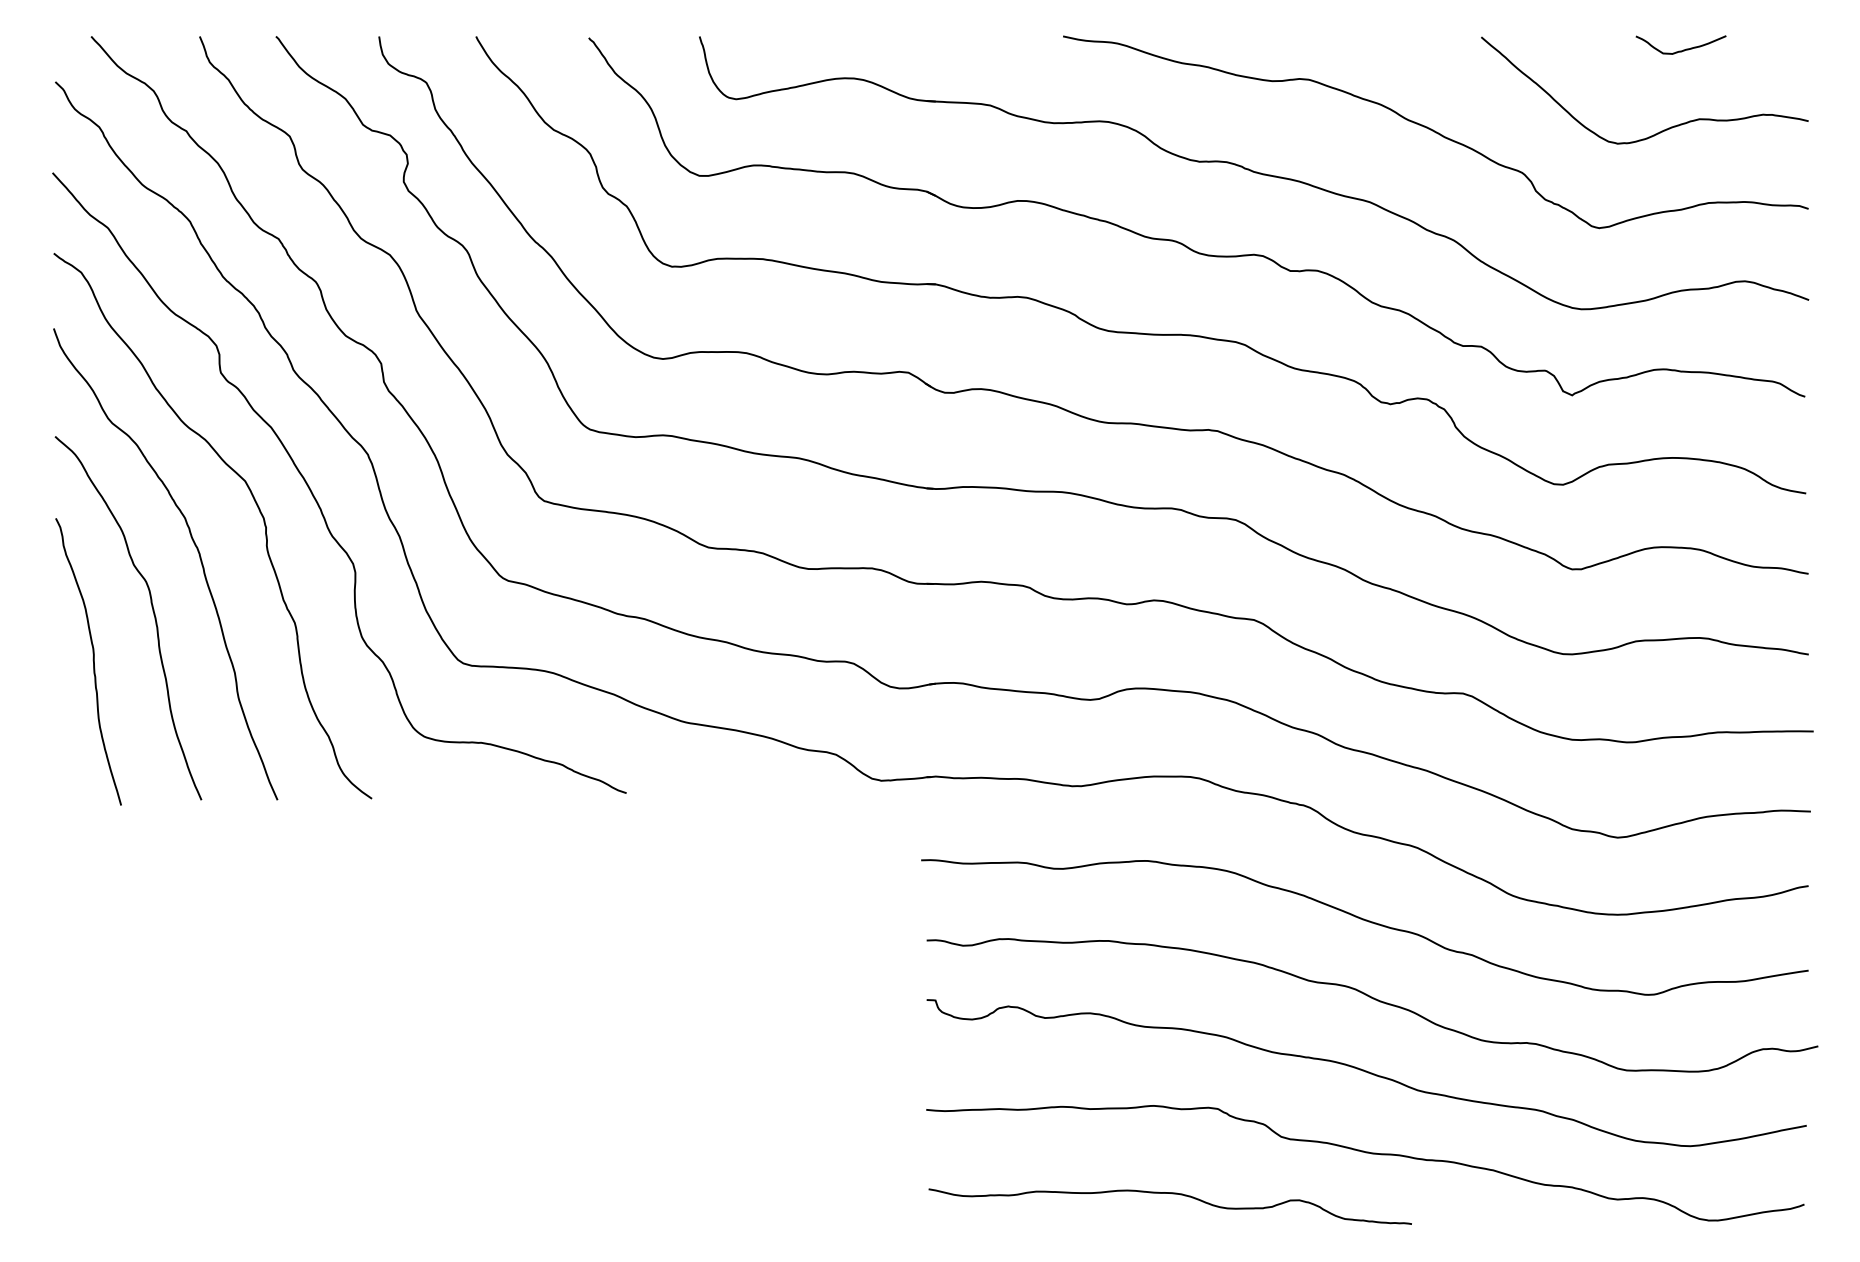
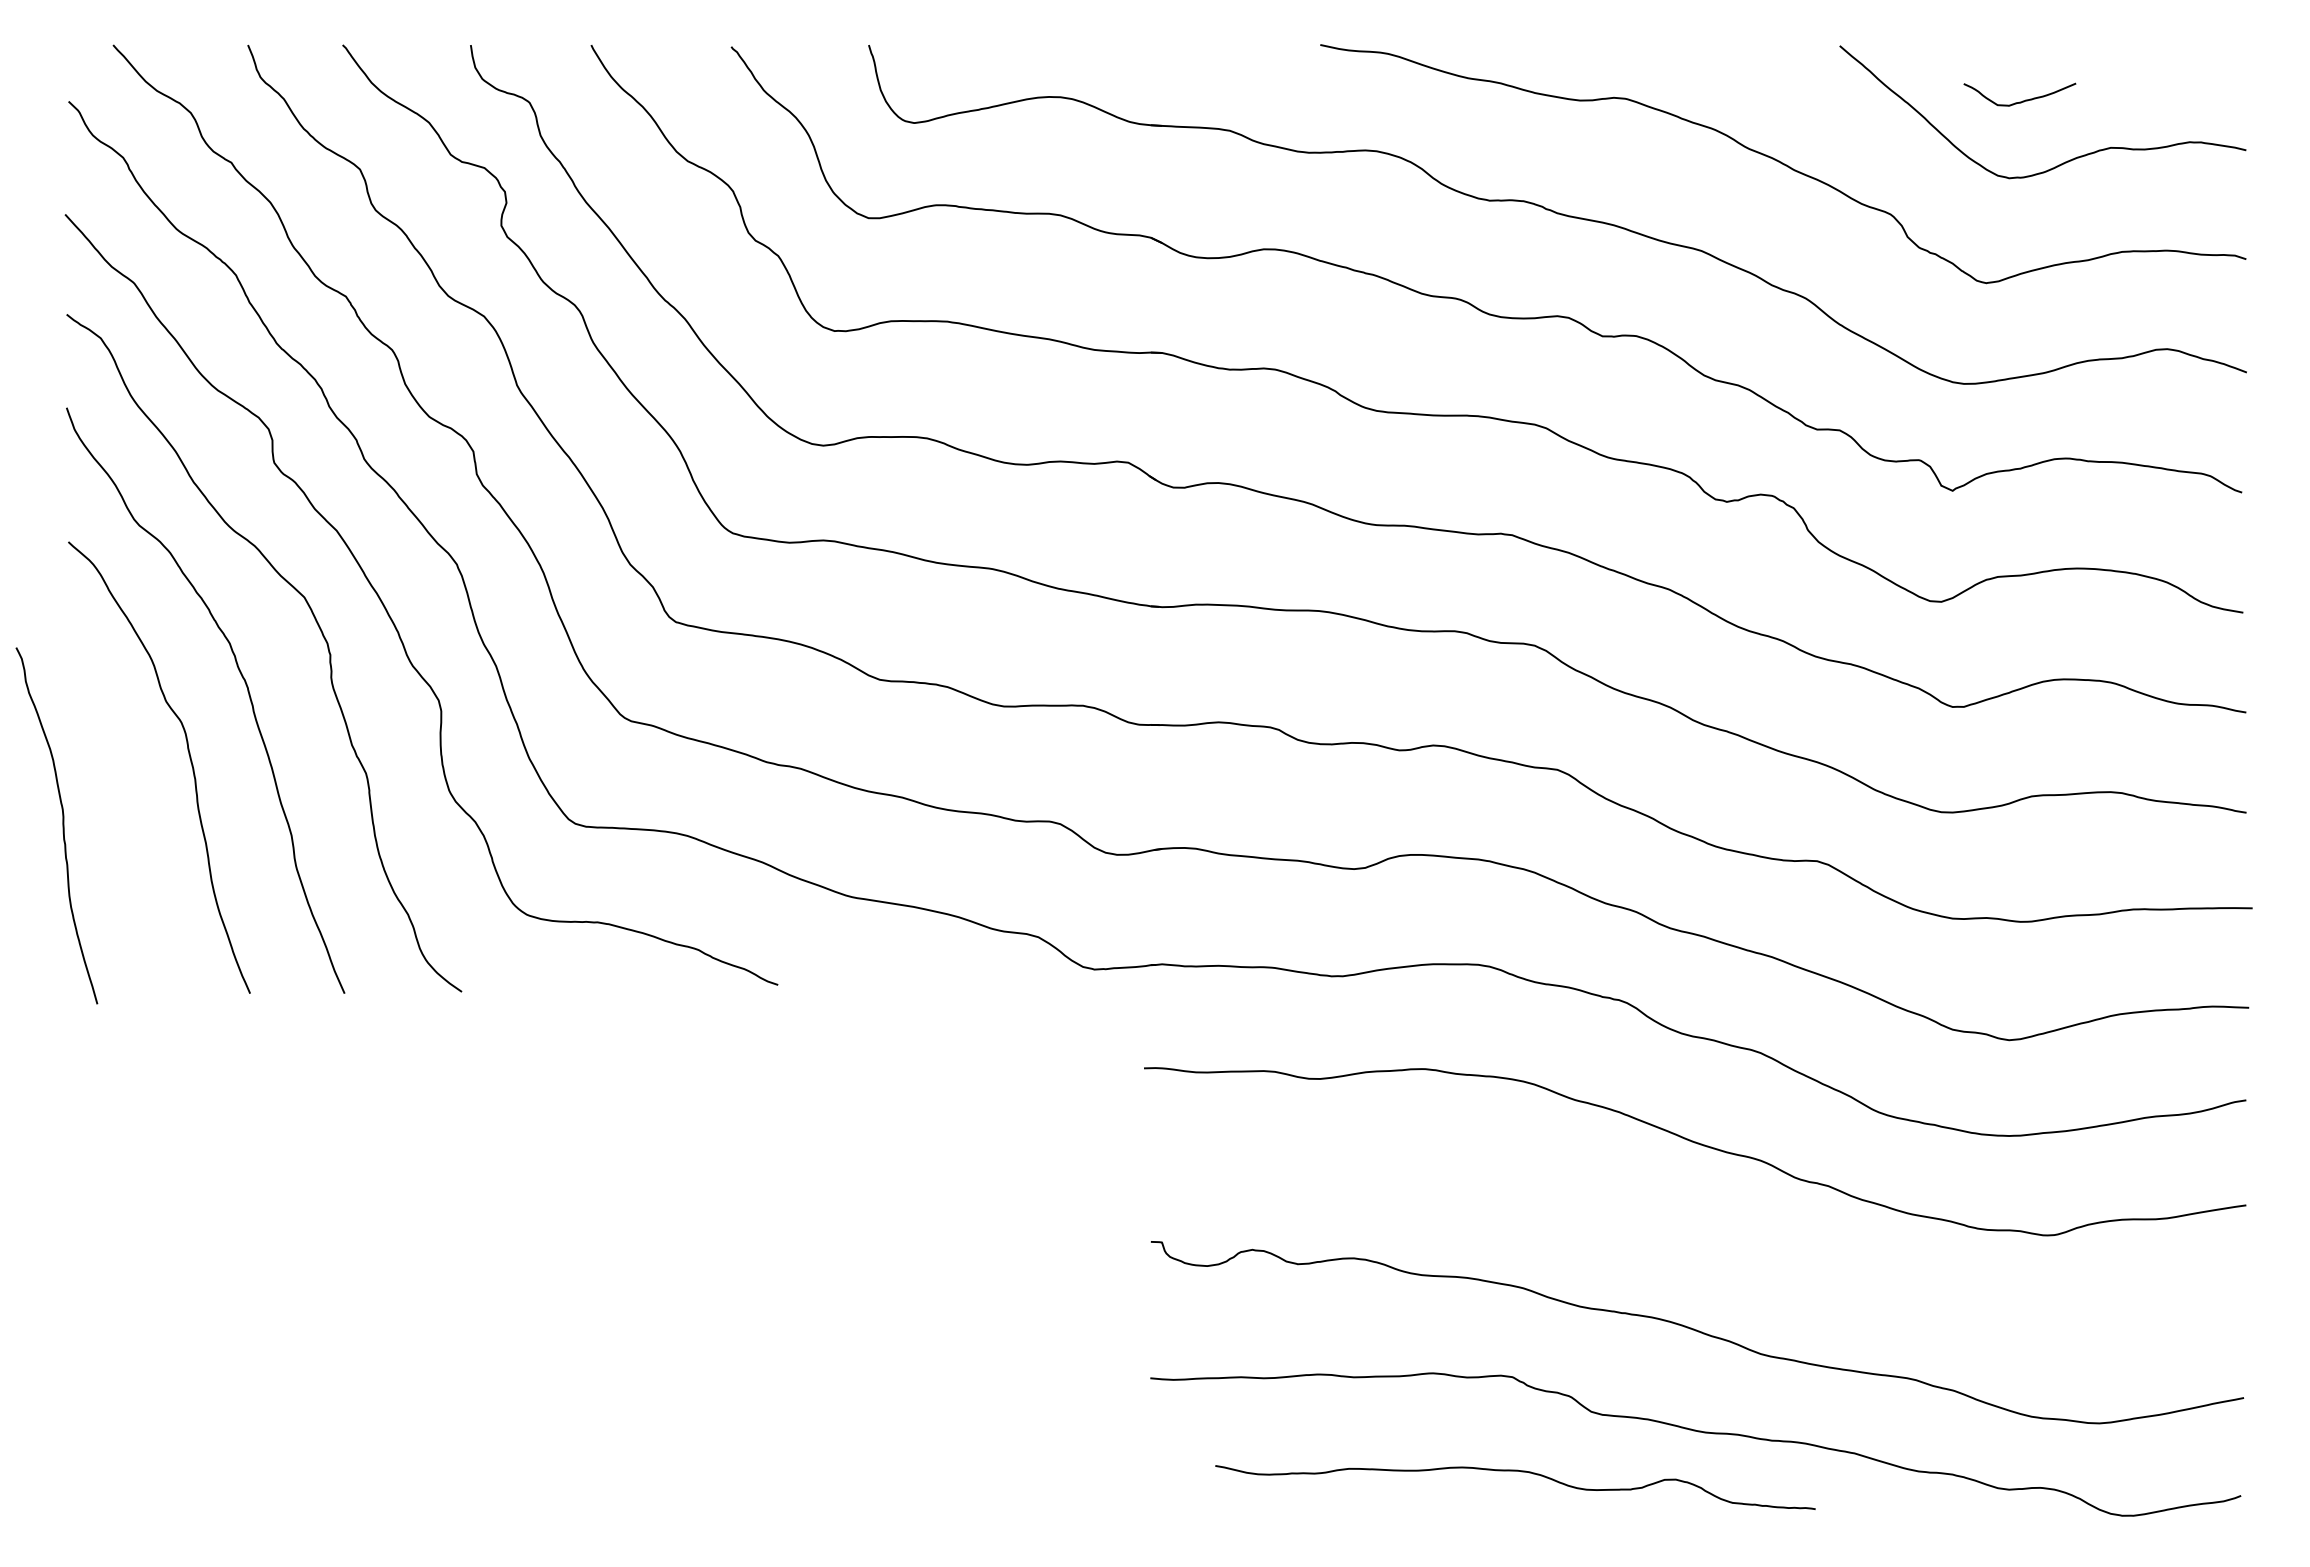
curve: (1683, 49) -> (2022, 100), moved
curve: (93, 661) -> (62, 825), moved
curve: (1374, 999) -> (1706, 1241), removed
curve: (1170, 1193) -> (1515, 1471), moved

